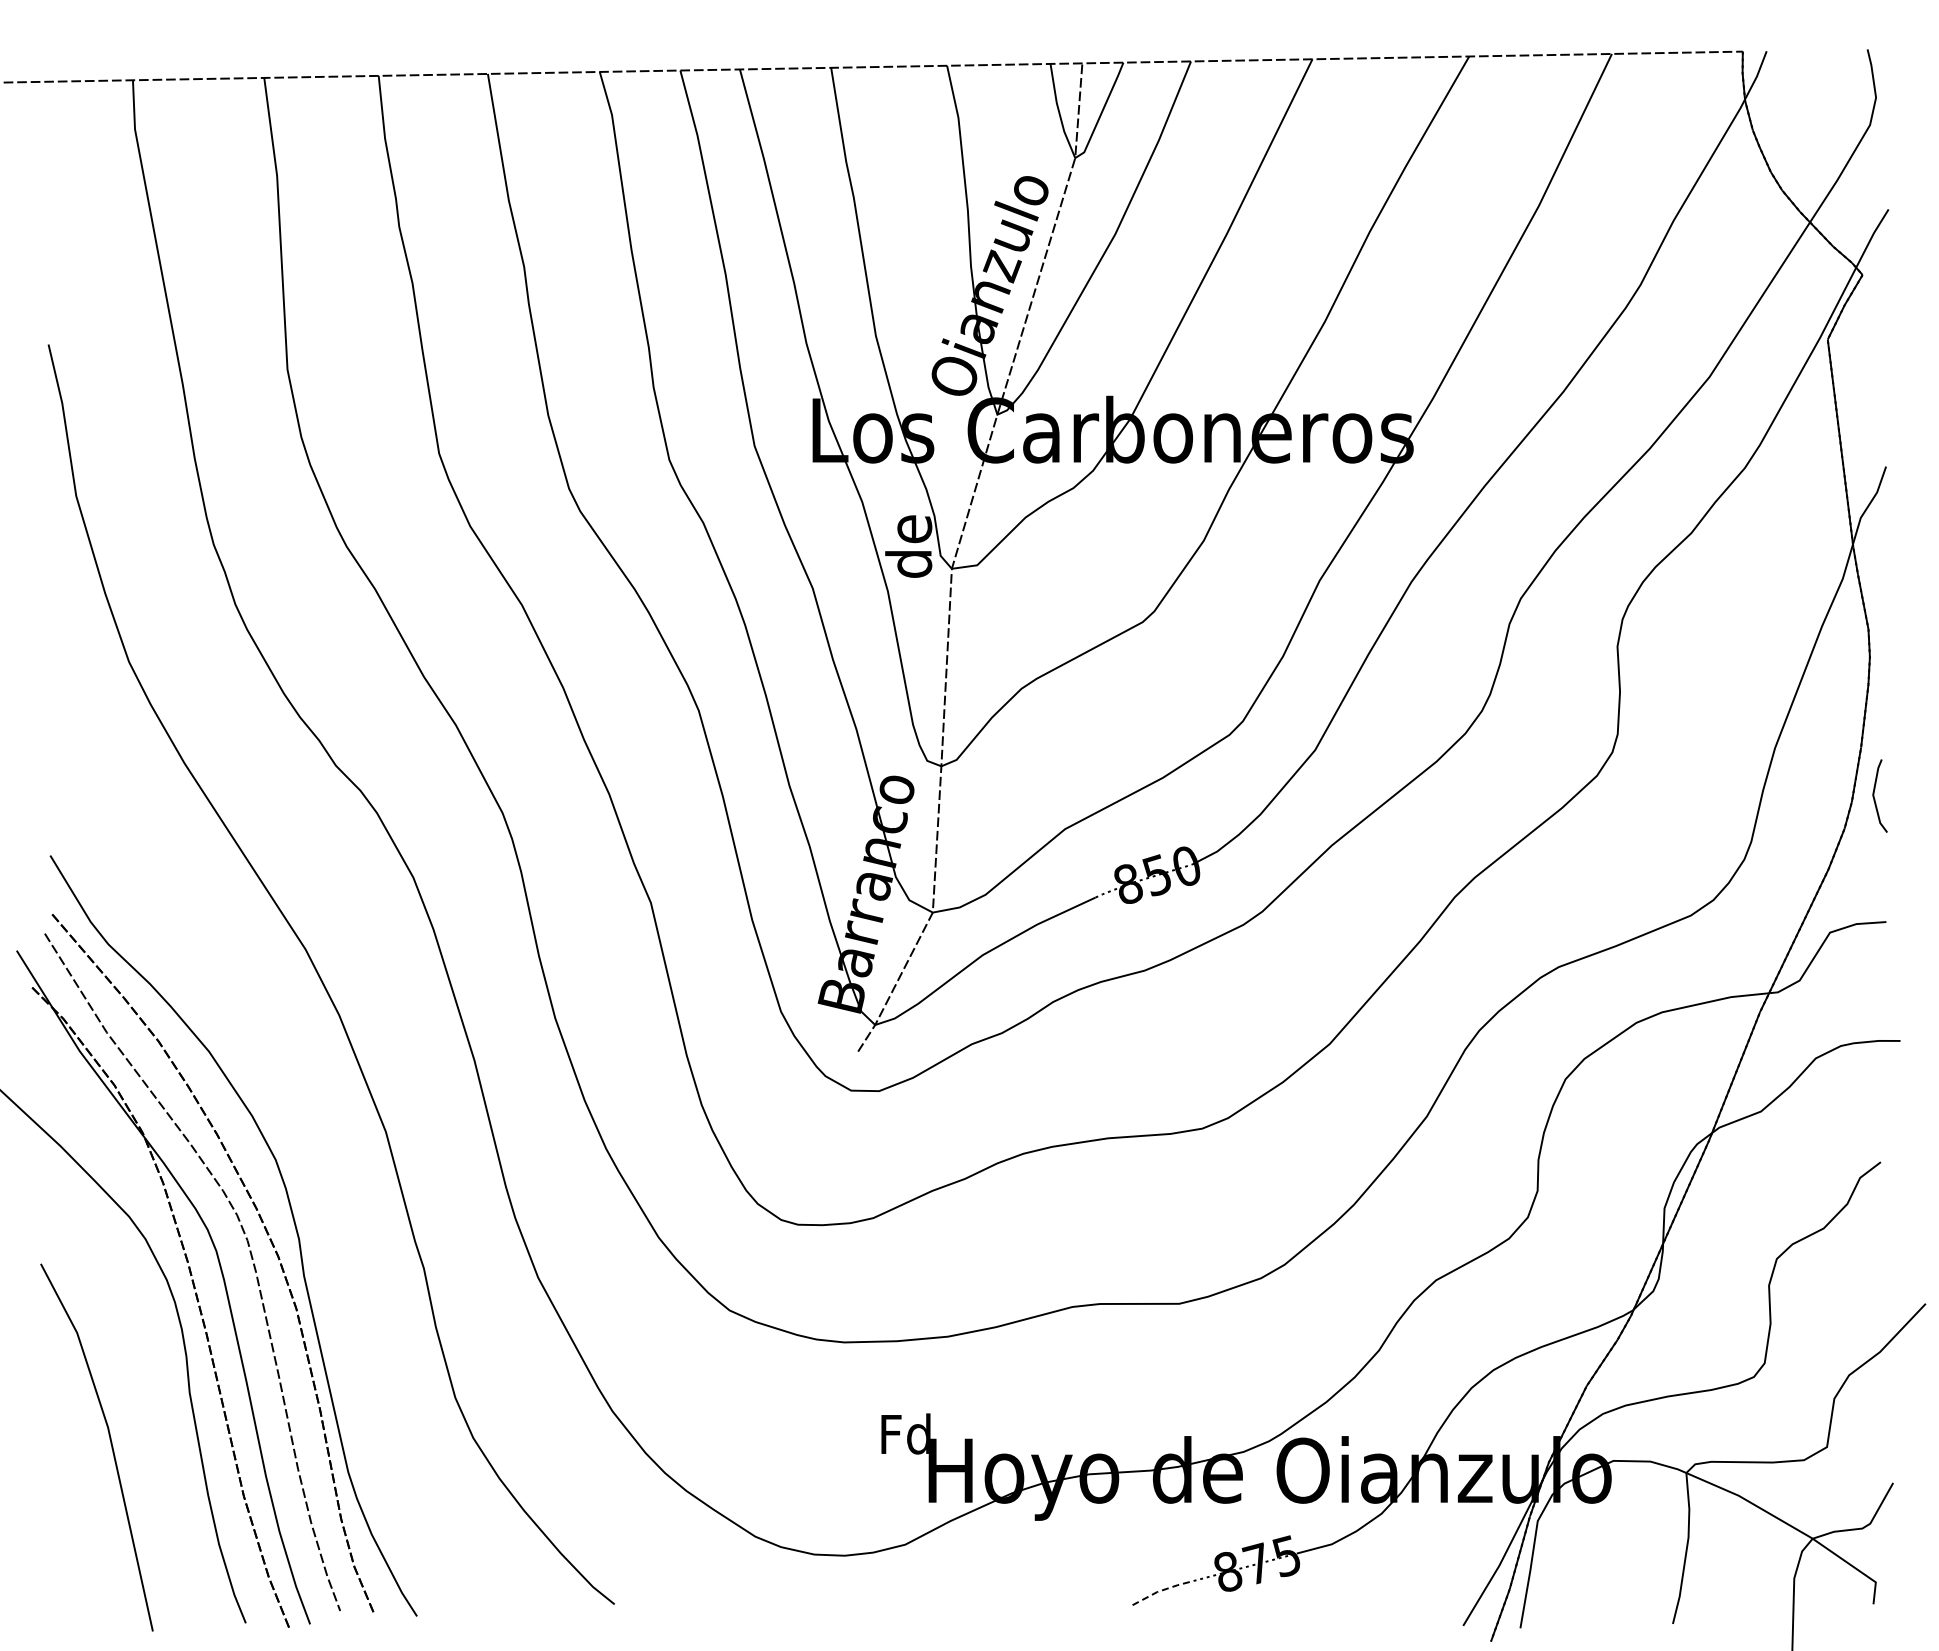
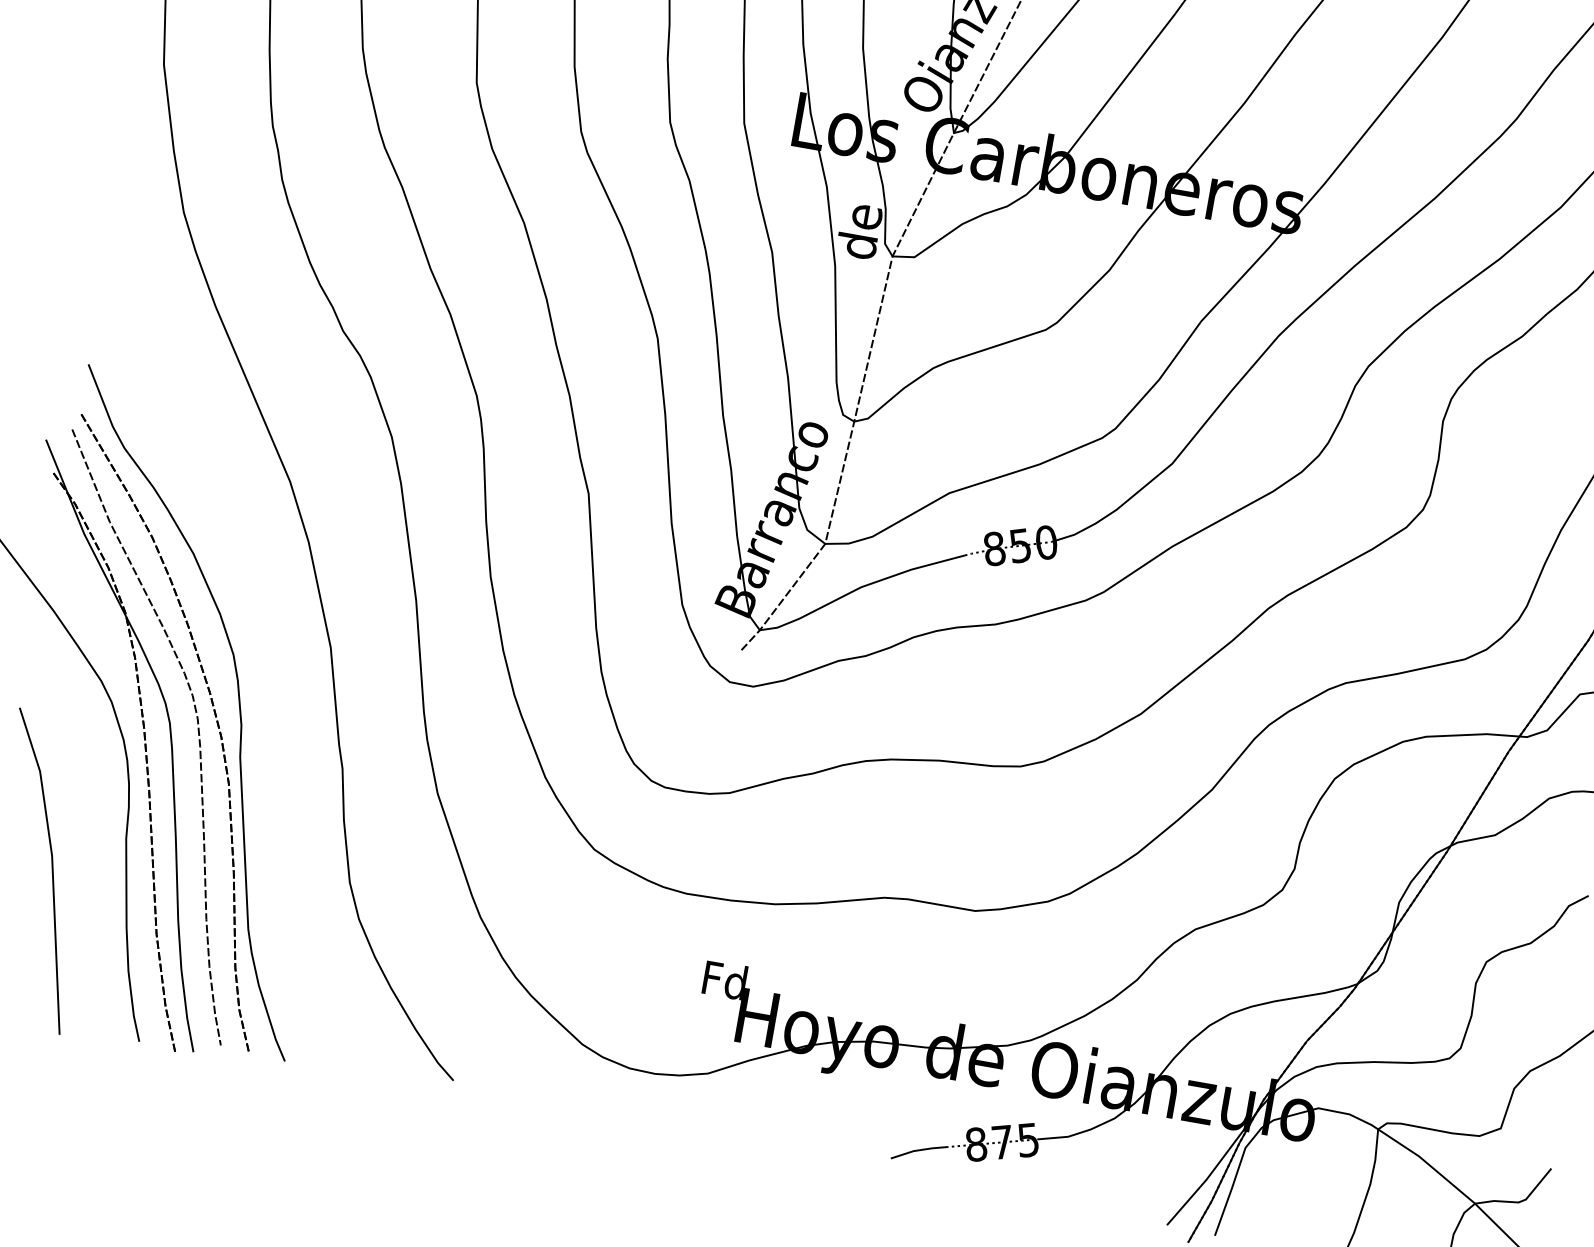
line: (1162, 1590) -> (918, 1150), dashed -> solid

